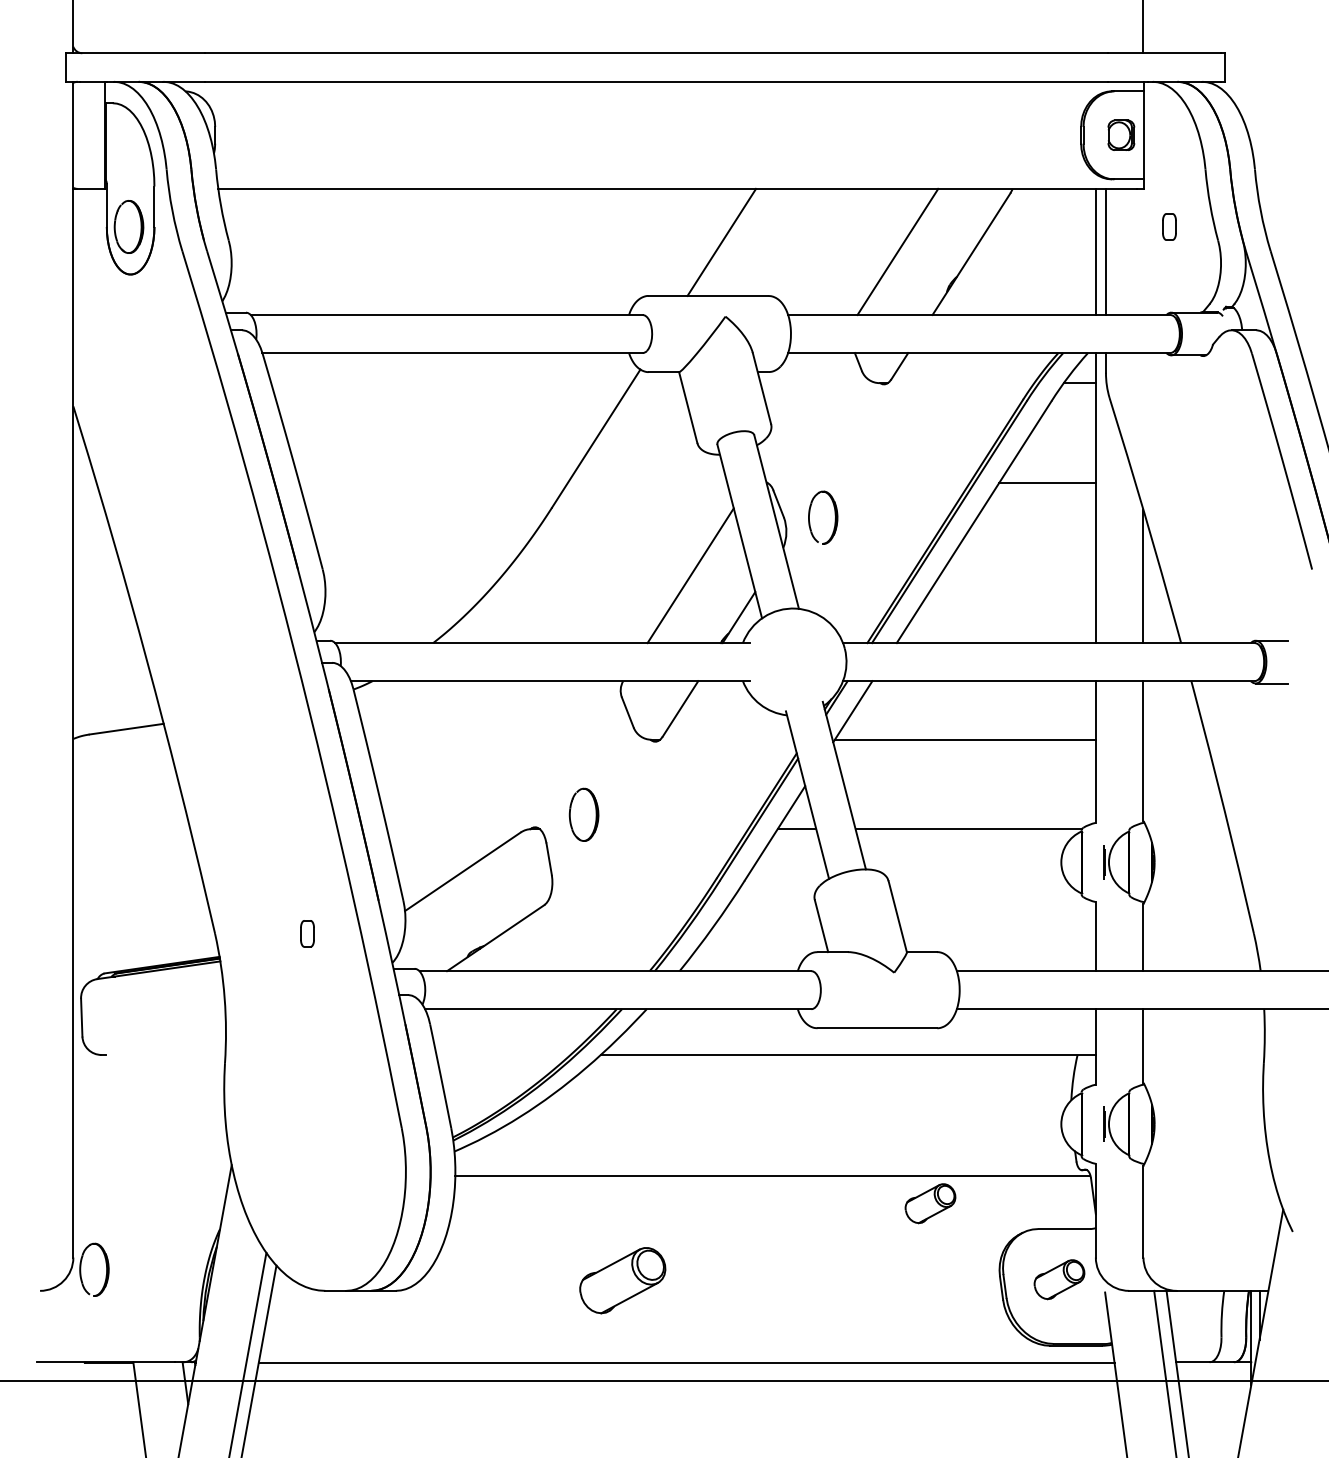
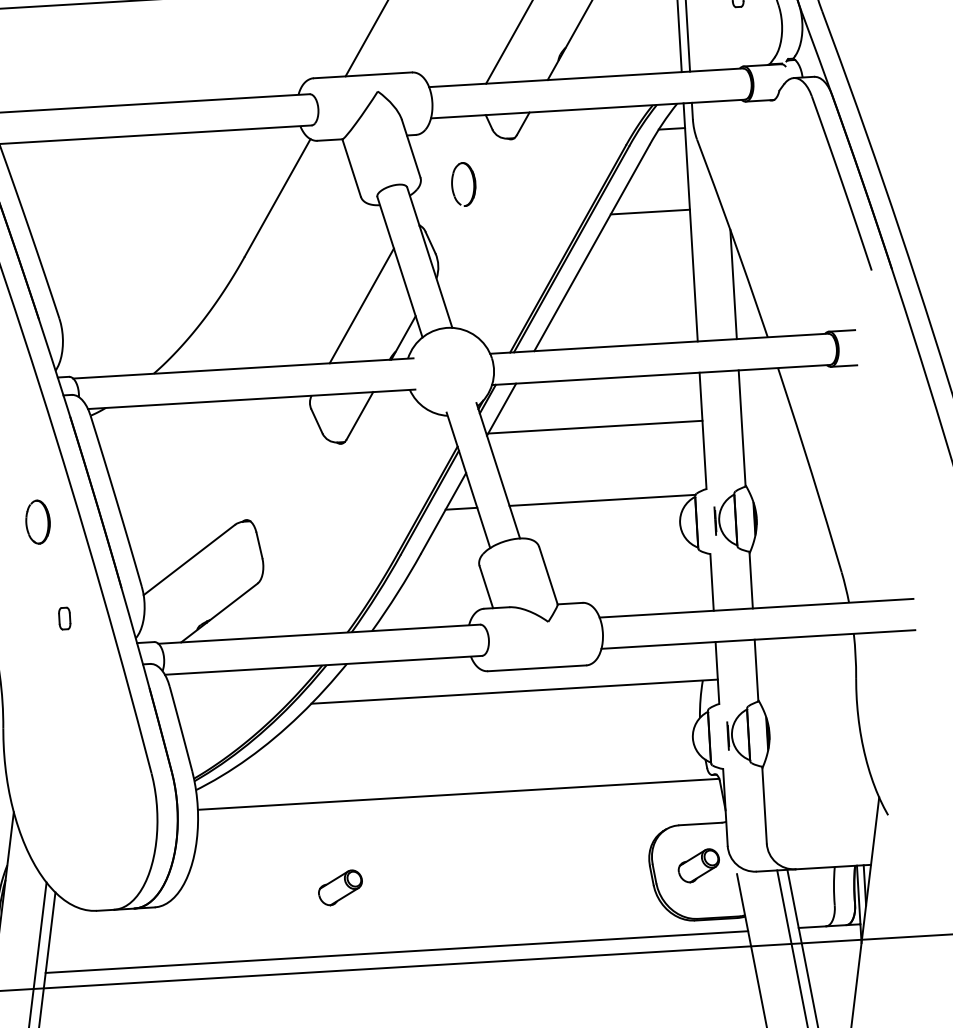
part: (834, 515) -> (472, 182), moved
part: (583, 814) -> (37, 521), moved
part: (930, 1203) -> (589, 809), removed
part: (622, 1280) -> (340, 887), size x0.62

